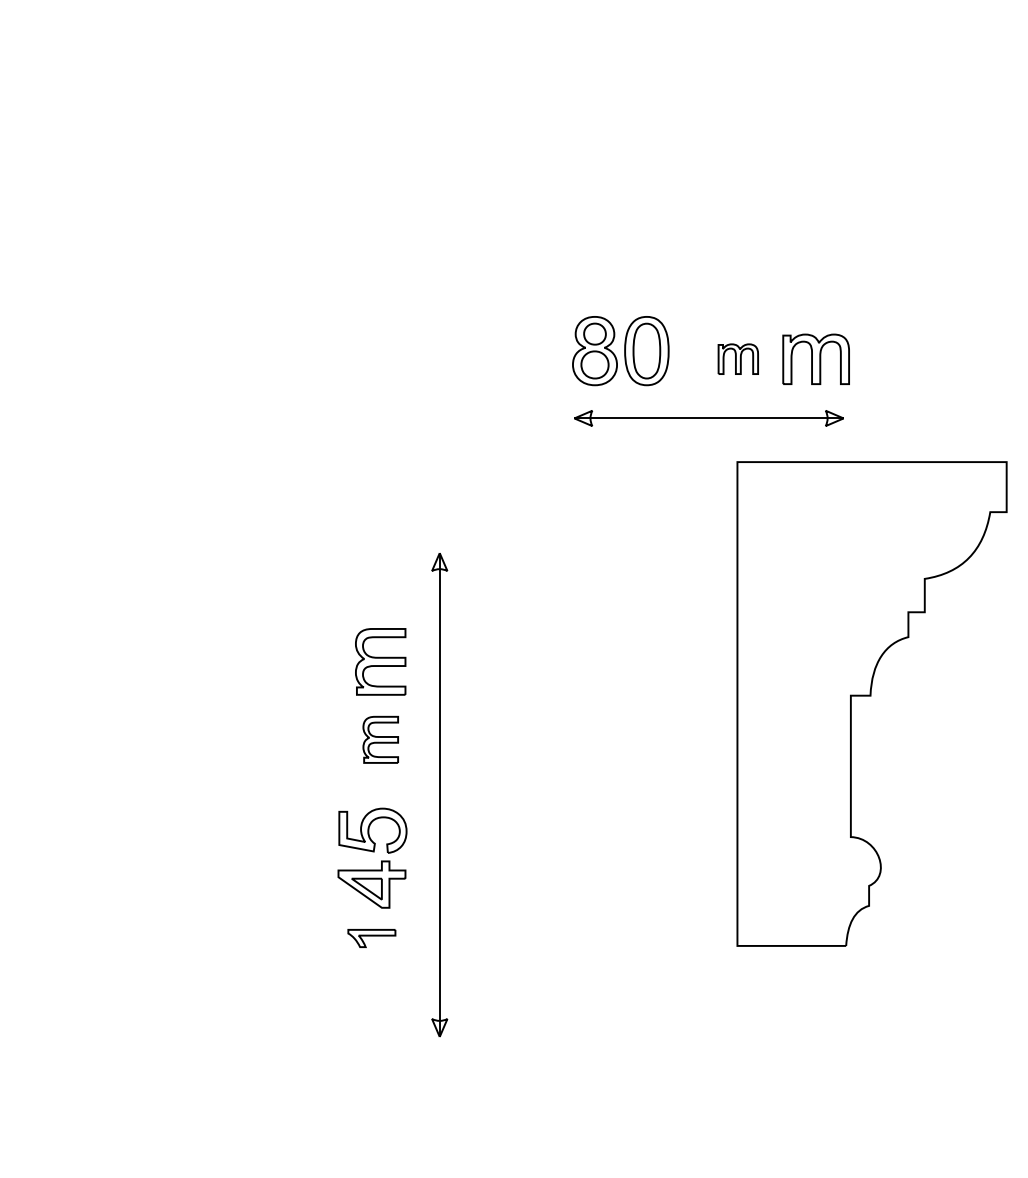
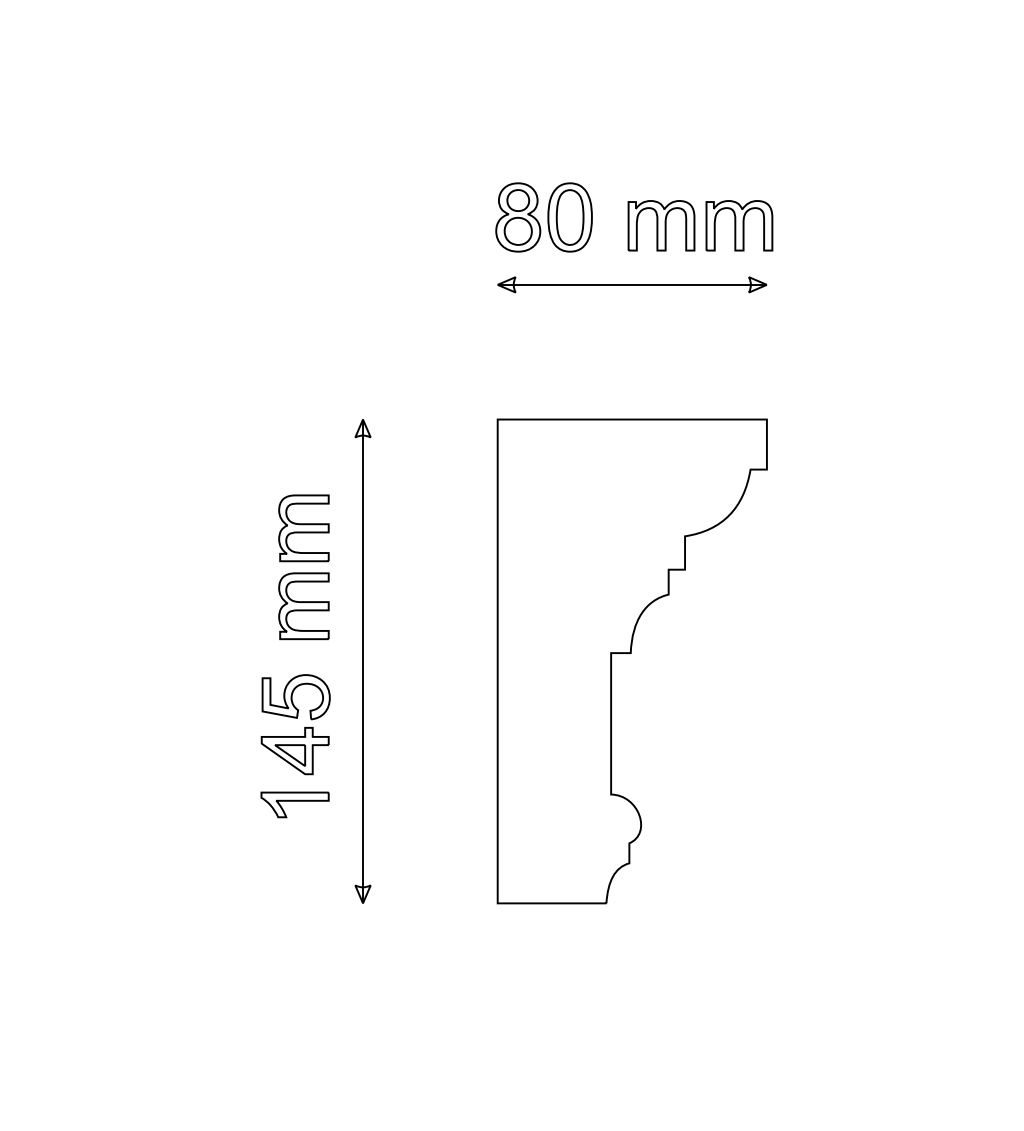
part: (738, 358) -> (661, 224), size x1.67
part: (871, 696) -> (631, 653), moved
part: (380, 739) -> (303, 605), size x1.43
part: (371, 938) -> (294, 804), size x1.43

